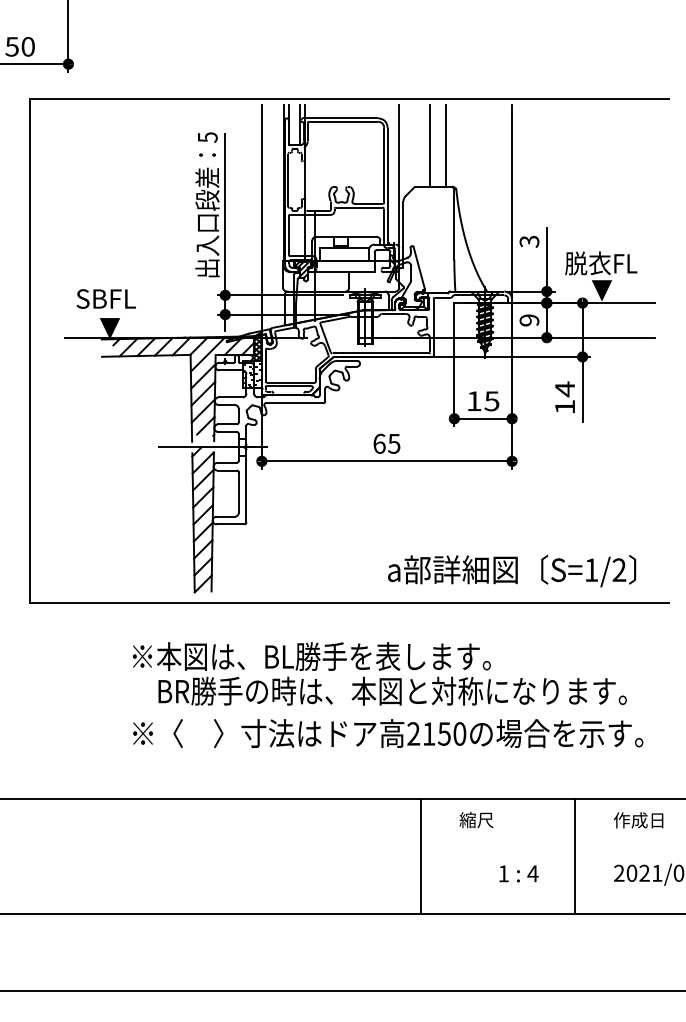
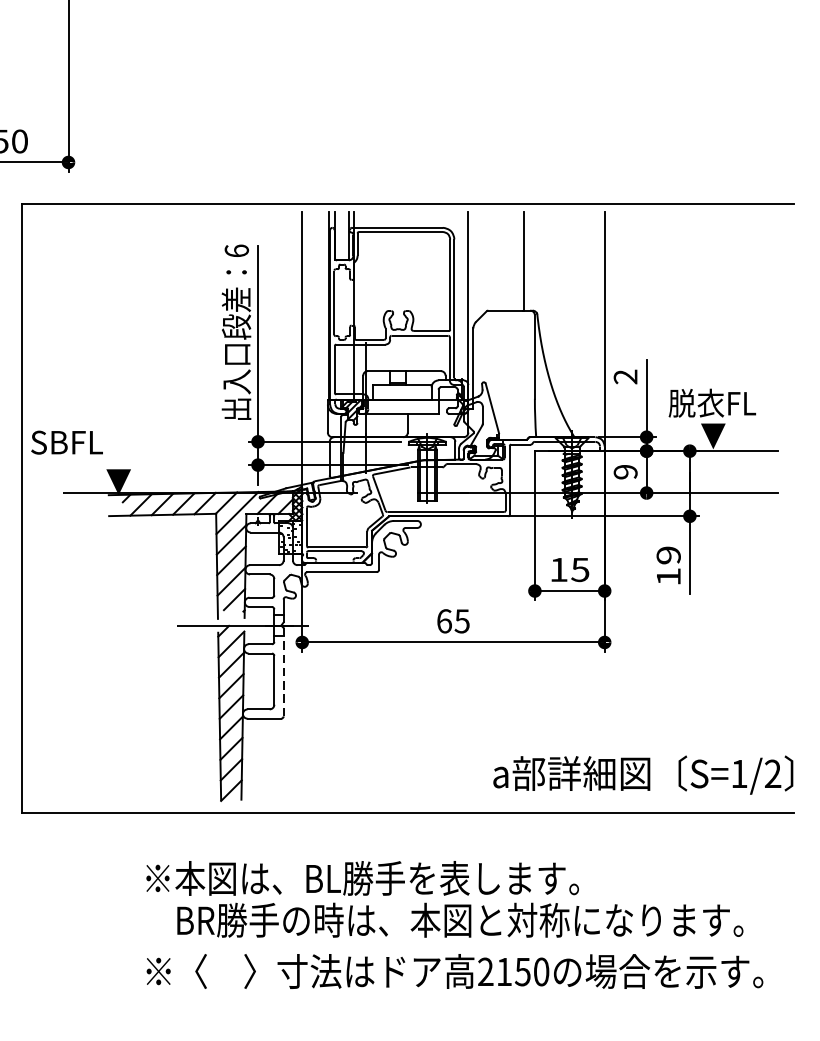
text: (207, 137) -> (236, 251), 5 -> 6
line: (430, 145) -> (506, 260), removed
text: (529, 241) -> (625, 376), 3 -> 2
text: (105, 298) -> (66, 442), moved
text: (565, 389) -> (669, 555), 14 -> 19
line: (246, 485) -> (283, 671), solid -> dashed
text: (512, 571) -> (643, 775), moved

